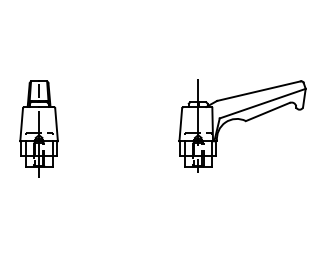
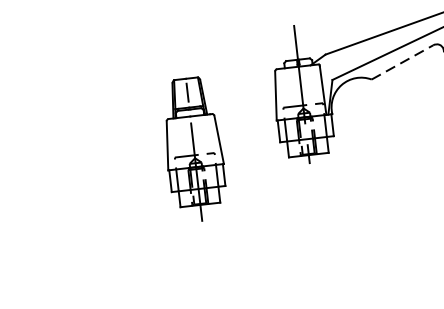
line: (267, 112) -> (402, 63), solid -> dashed
part: (38, 128) -> (193, 148), moved

